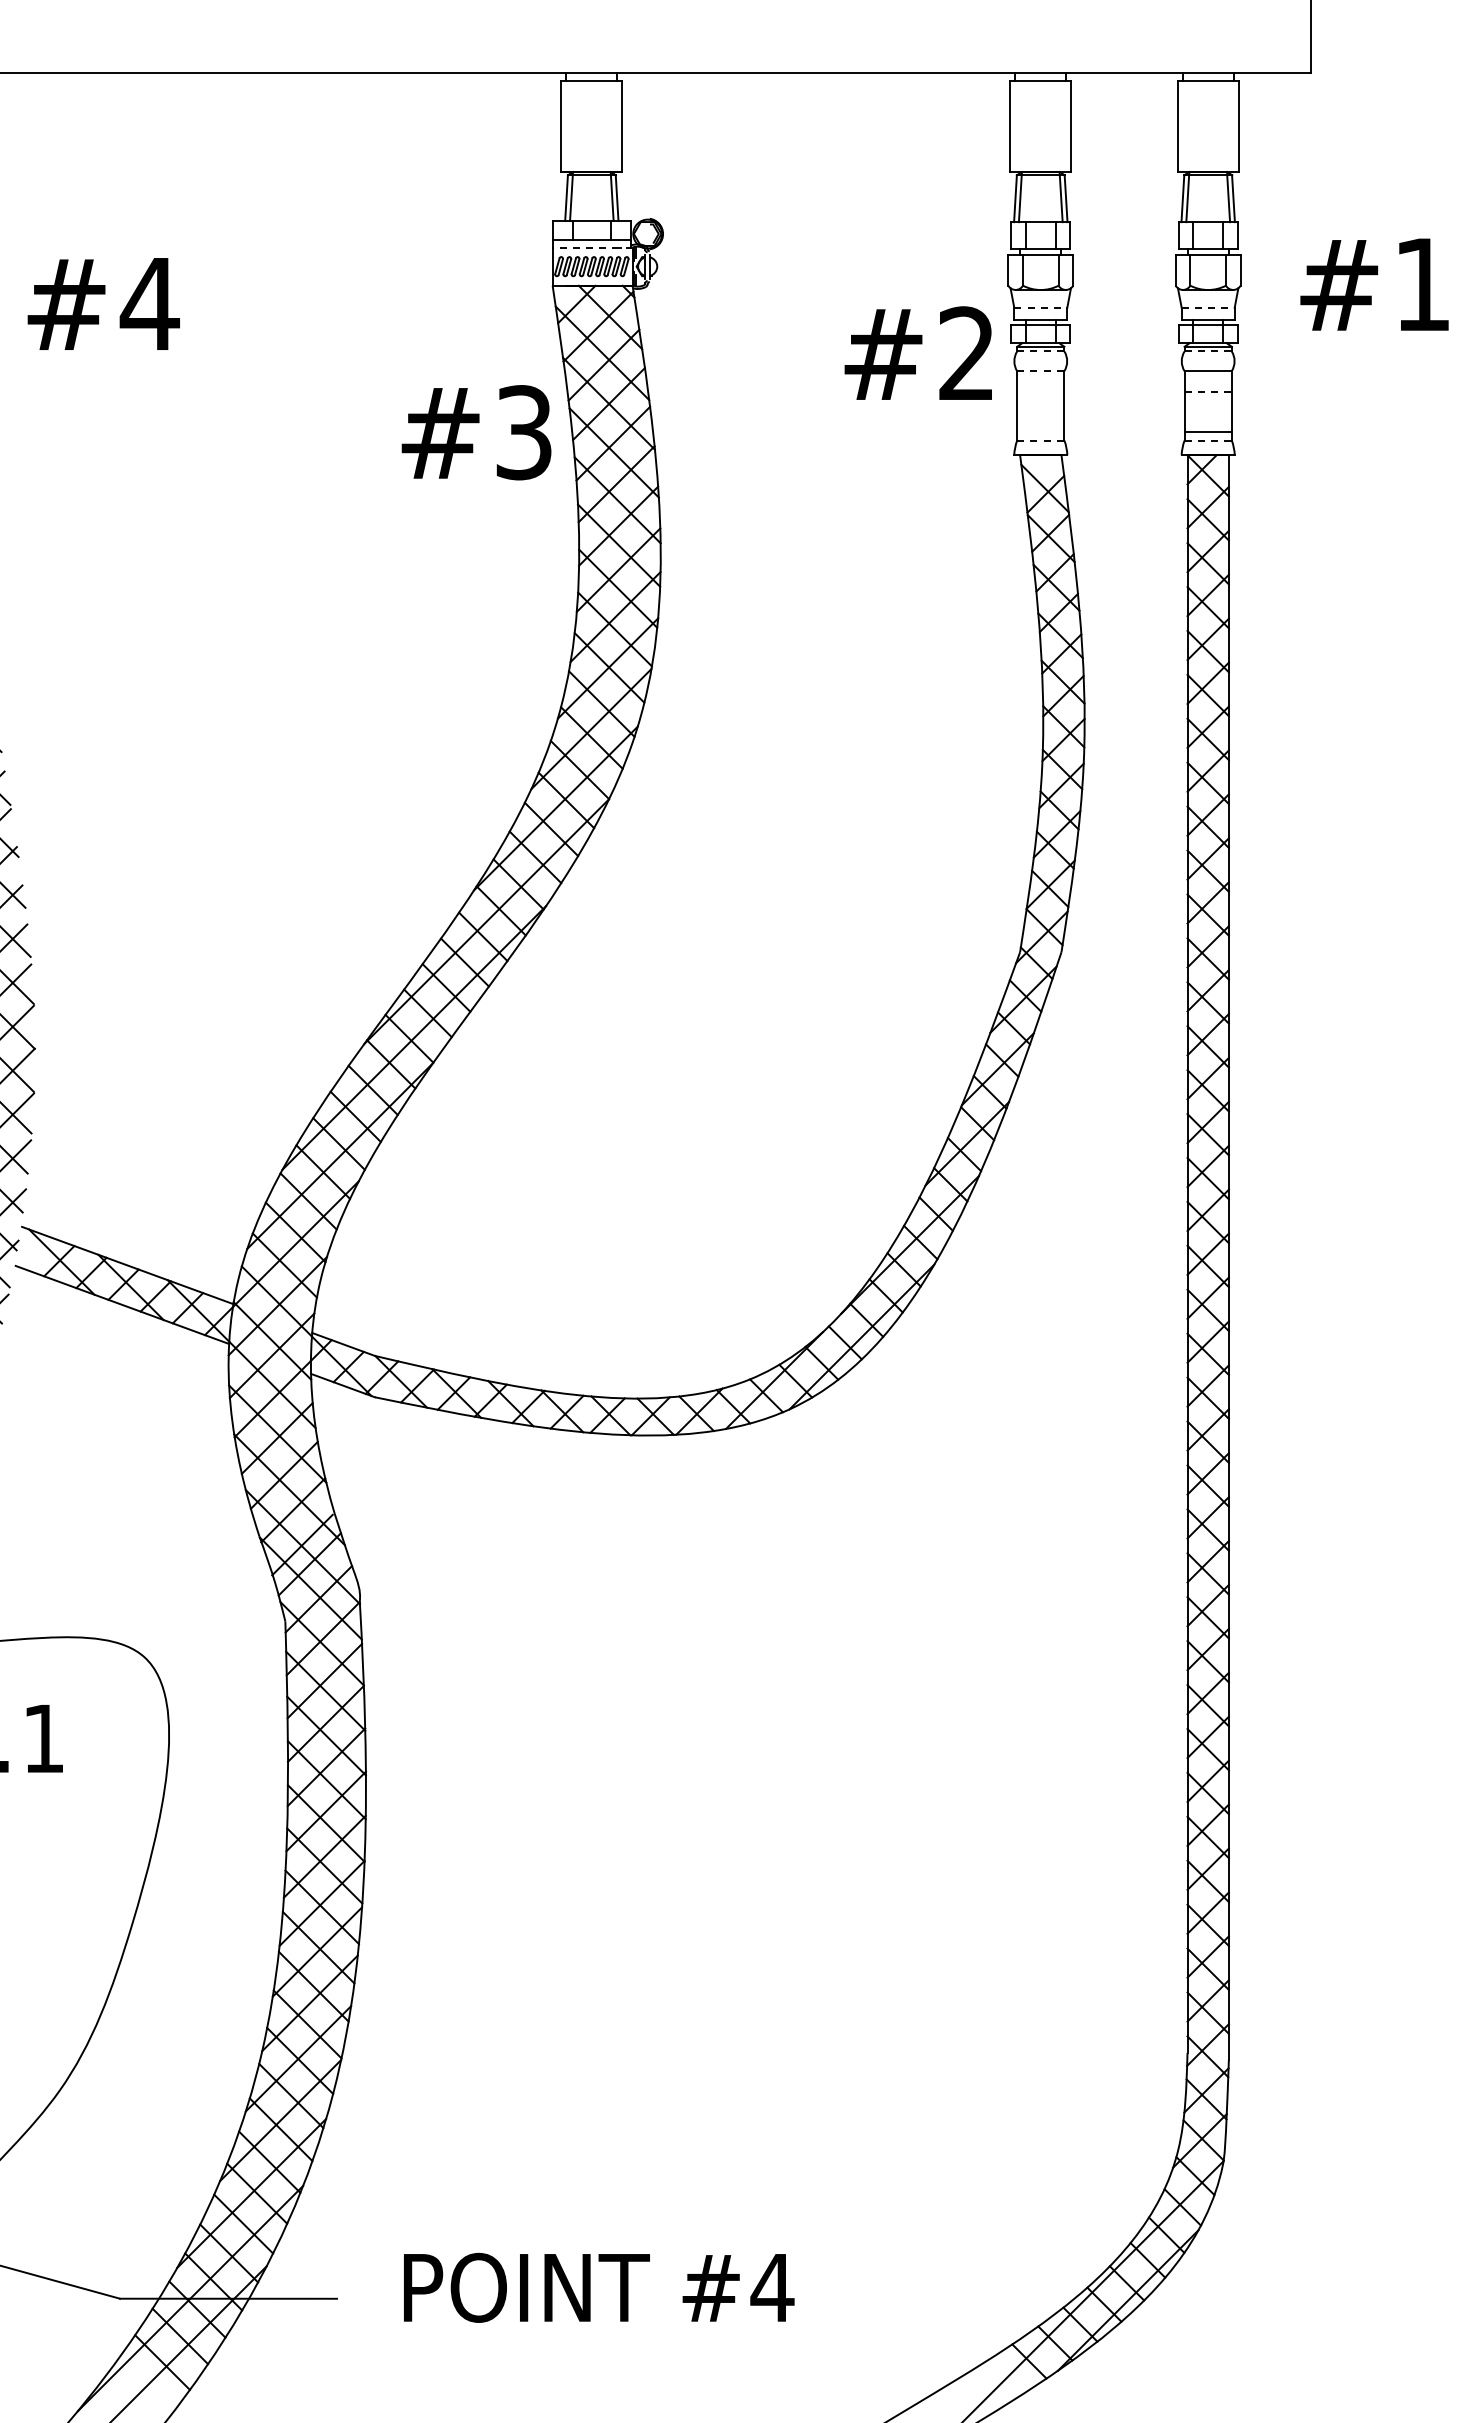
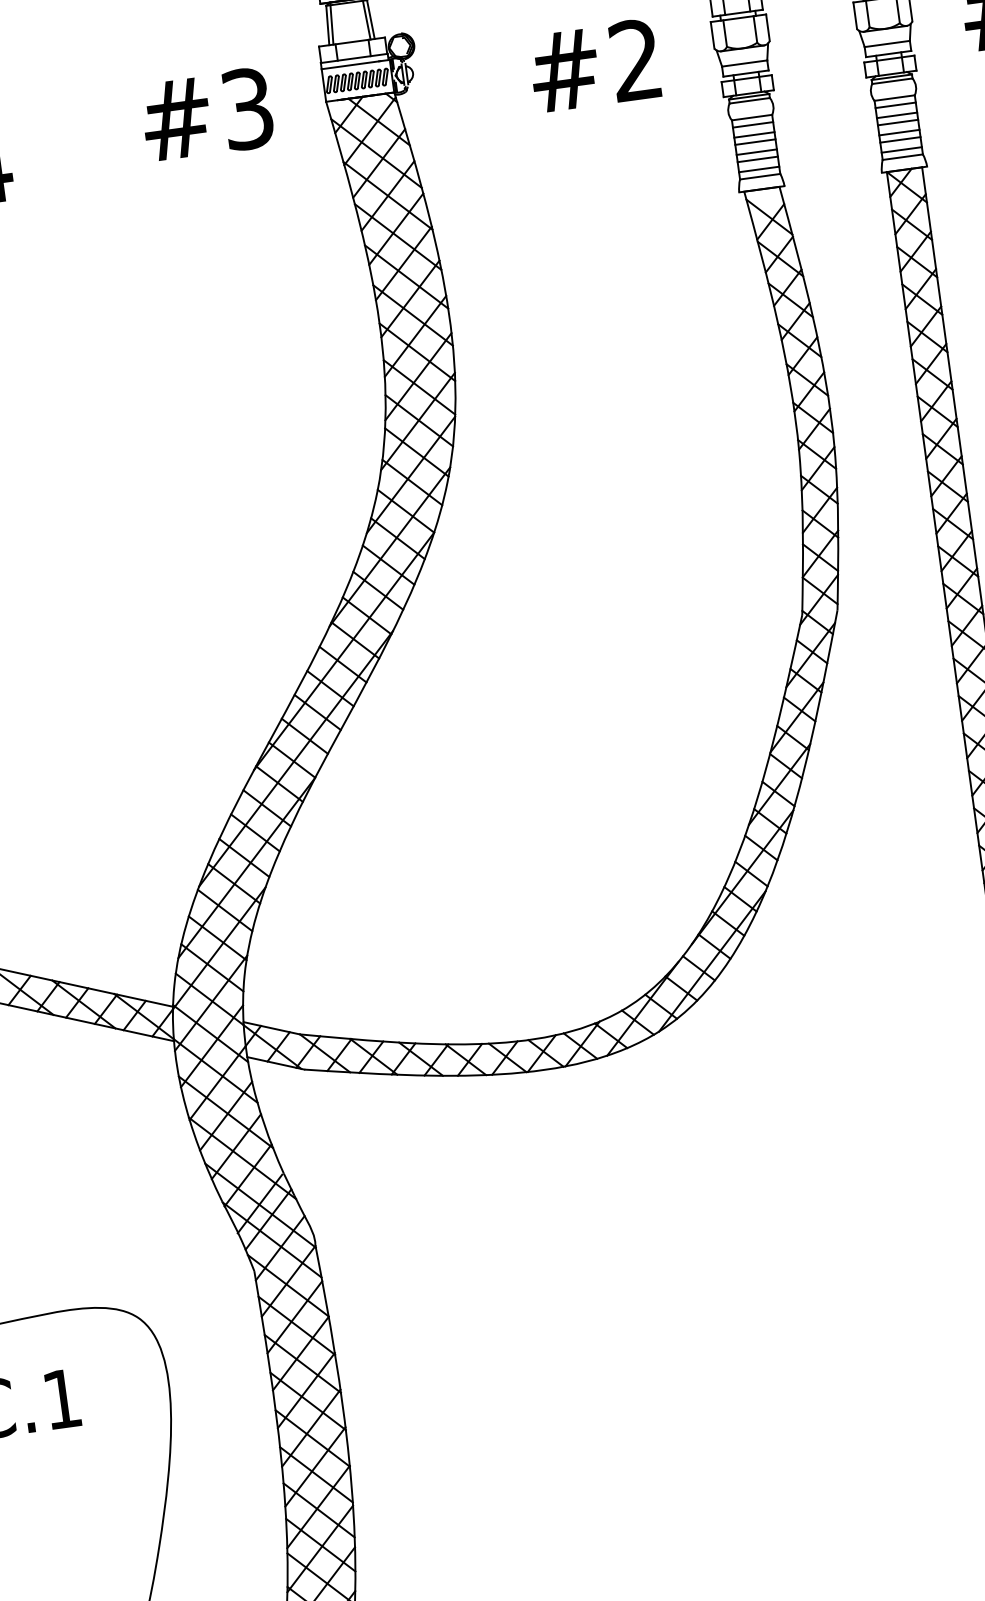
line: (592, 247) -> (355, 64), dashed -> solid
line: (1040, 307) -> (744, 63), dashed -> solid
line: (1208, 307) -> (887, 43), dashed -> solid
line: (1040, 351) -> (749, 100), dashed -> solid
line: (1208, 351) -> (892, 81), dashed -> solid
text: (917, 352) -> (593, 64), moved
line: (1040, 371) -> (751, 117), dashed -> solid
line: (1040, 379) -> (752, 124), added
line: (1207, 379) -> (895, 105), added
line: (1040, 391) -> (754, 134), added
line: (1208, 391) -> (897, 115), dashed -> solid
line: (1040, 399) -> (755, 141), added
line: (1207, 399) -> (897, 122), added
line: (1040, 411) -> (756, 151), added
line: (1207, 411) -> (898, 132), added
line: (1040, 420) -> (757, 159), added
line: (1207, 420) -> (899, 140), added
text: (476, 432) -> (207, 114), moved
line: (1040, 432) -> (758, 169), added
line: (1040, 440) -> (759, 176), dashed -> solid
line: (1208, 440) -> (903, 157), dashed -> solid

